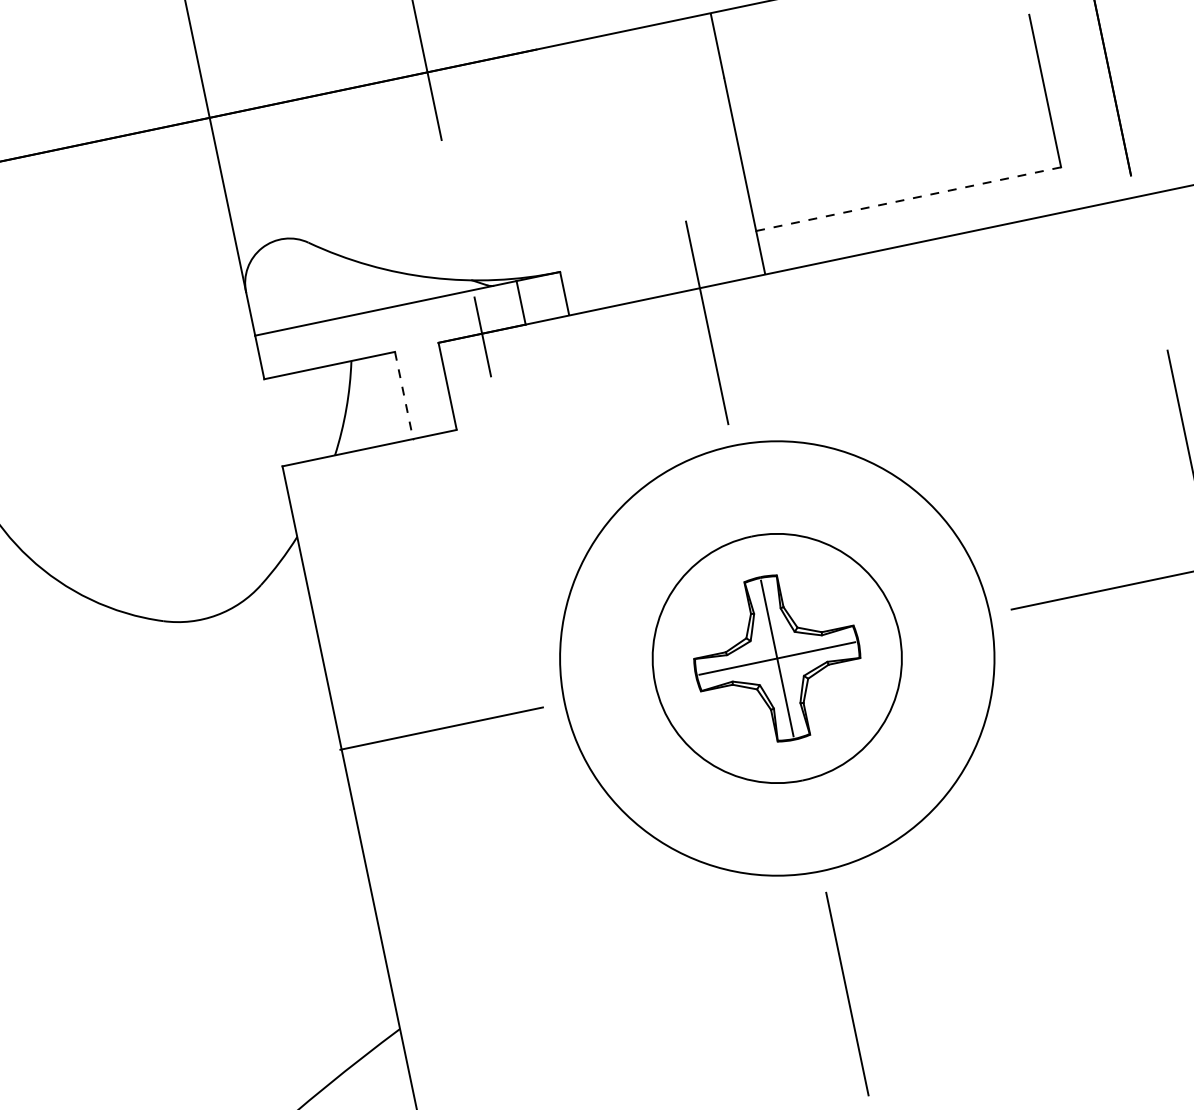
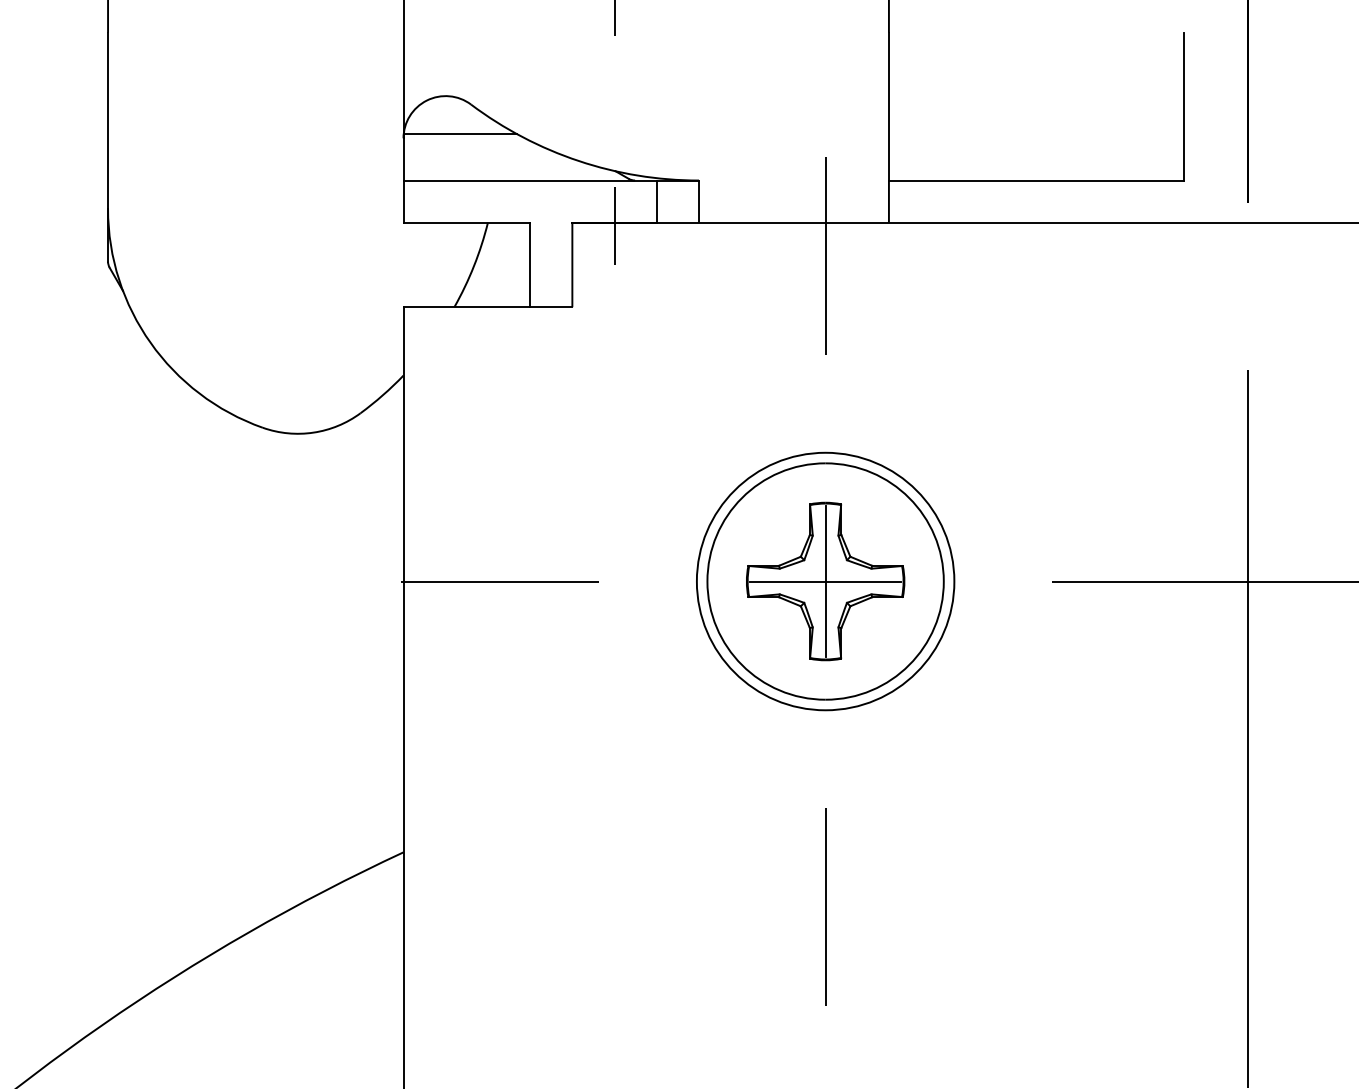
line: (908, 199) -> (1036, 180), dashed -> solid
line: (304, 275) -> (460, 134), added
line: (404, 395) -> (530, 265), dashed -> solid
circle: (777, 658) -> (825, 581), size x0.62

